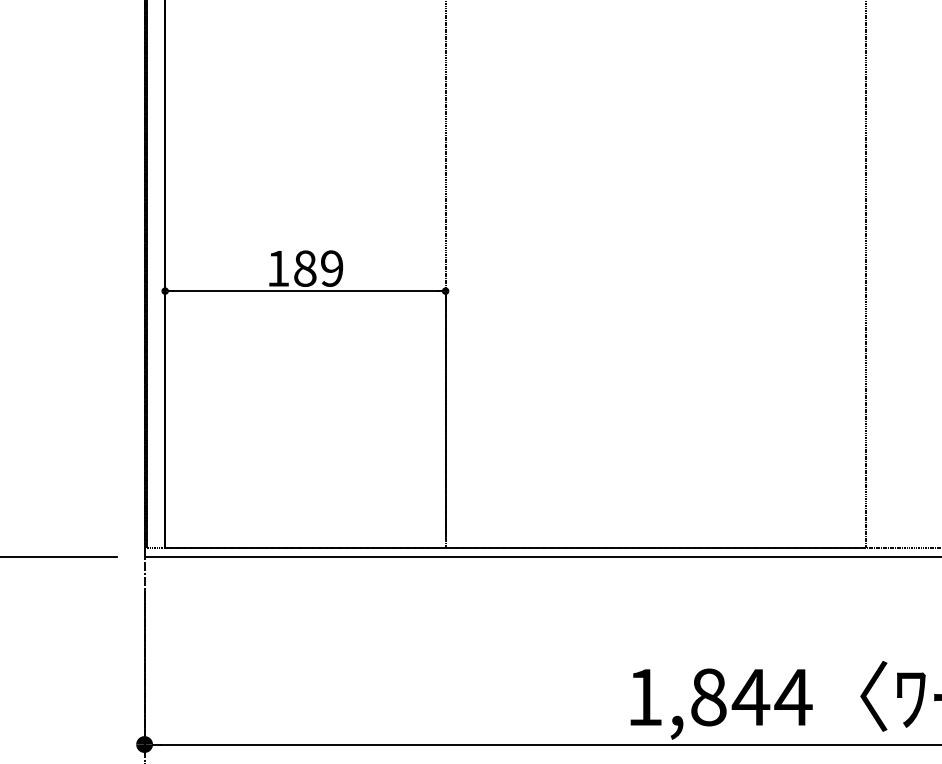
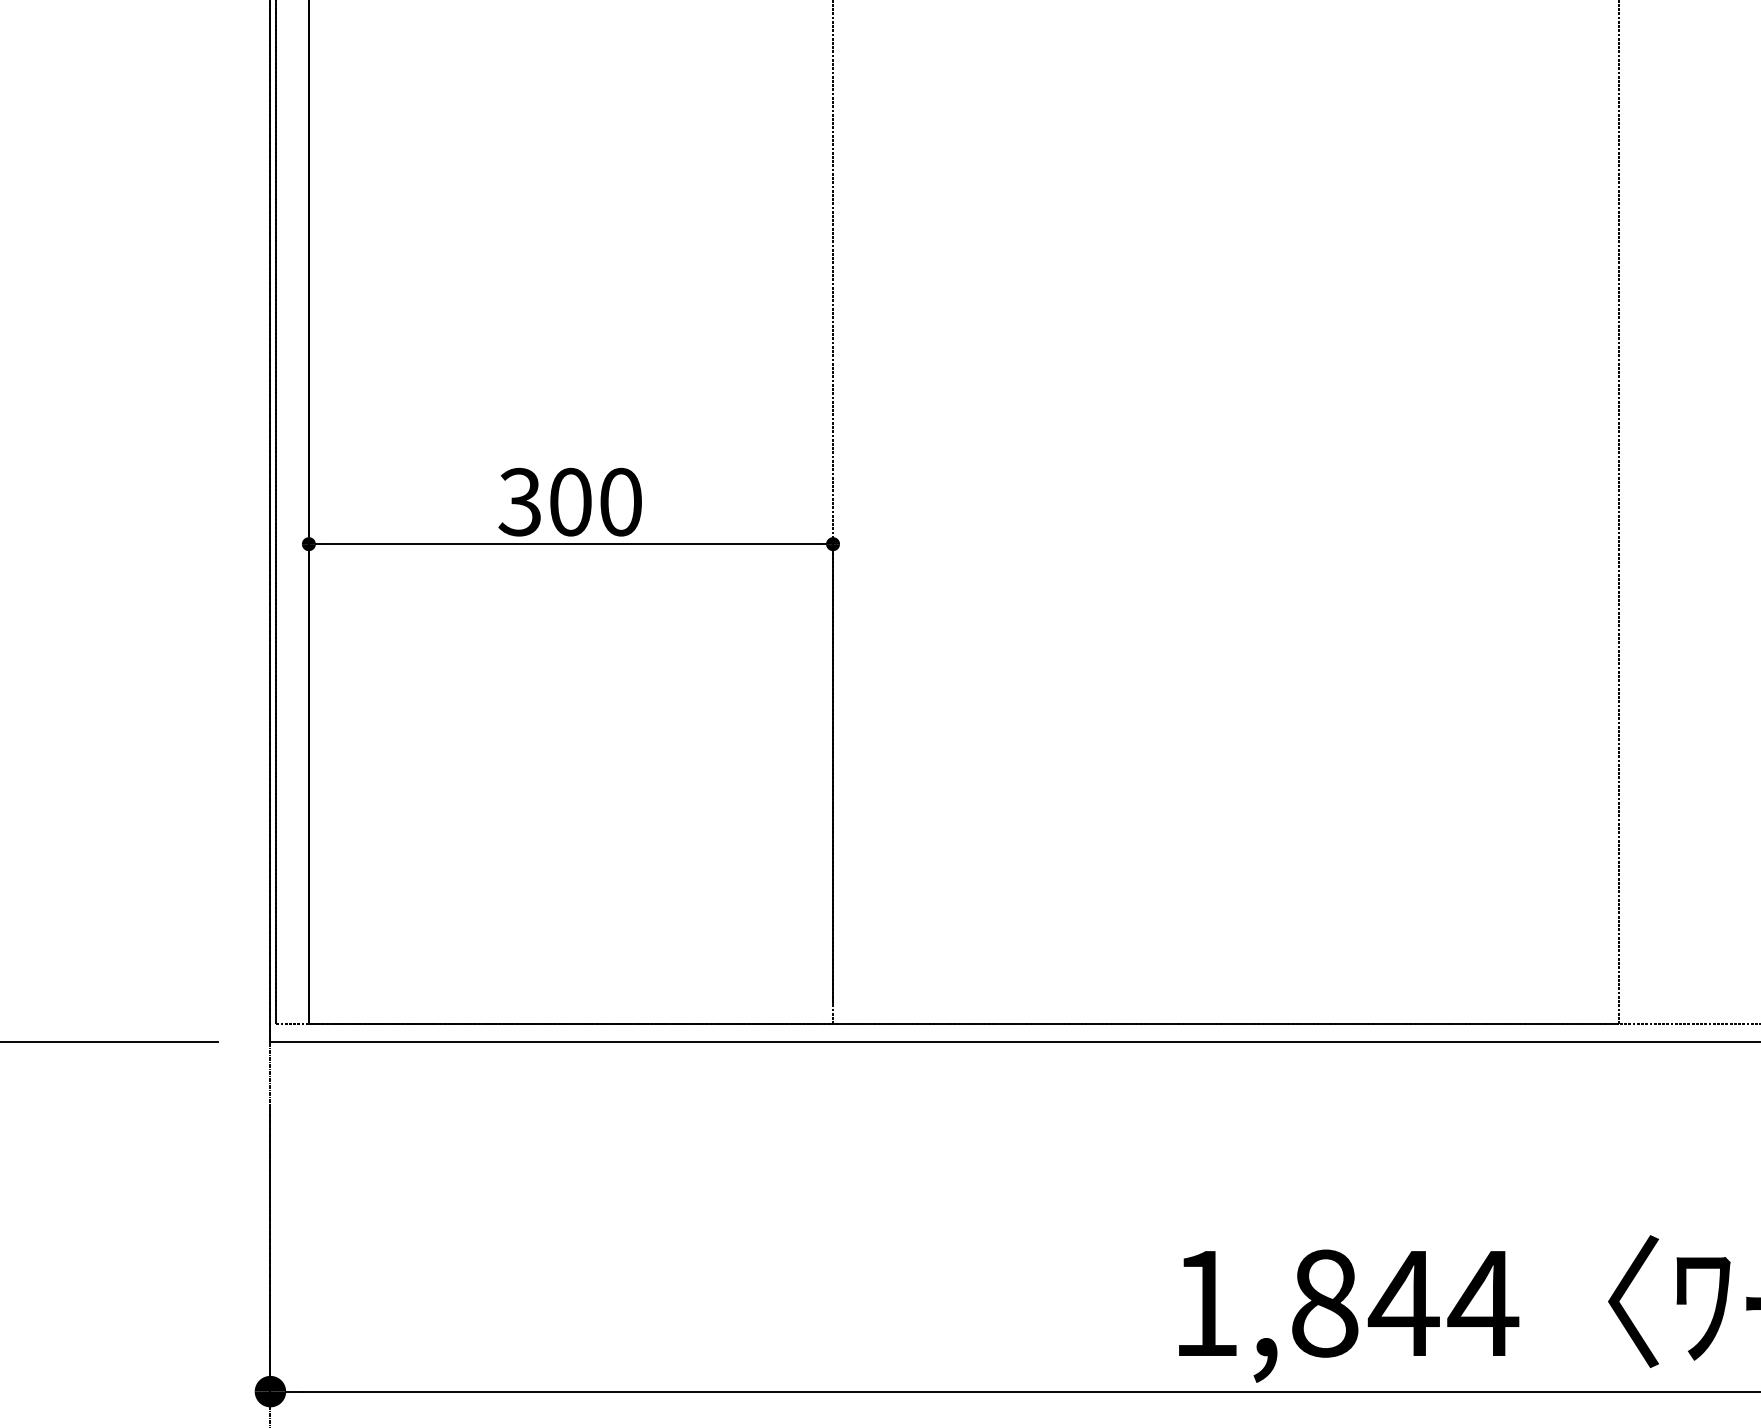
text: (304, 268) -> (569, 501), 189 -> 300

